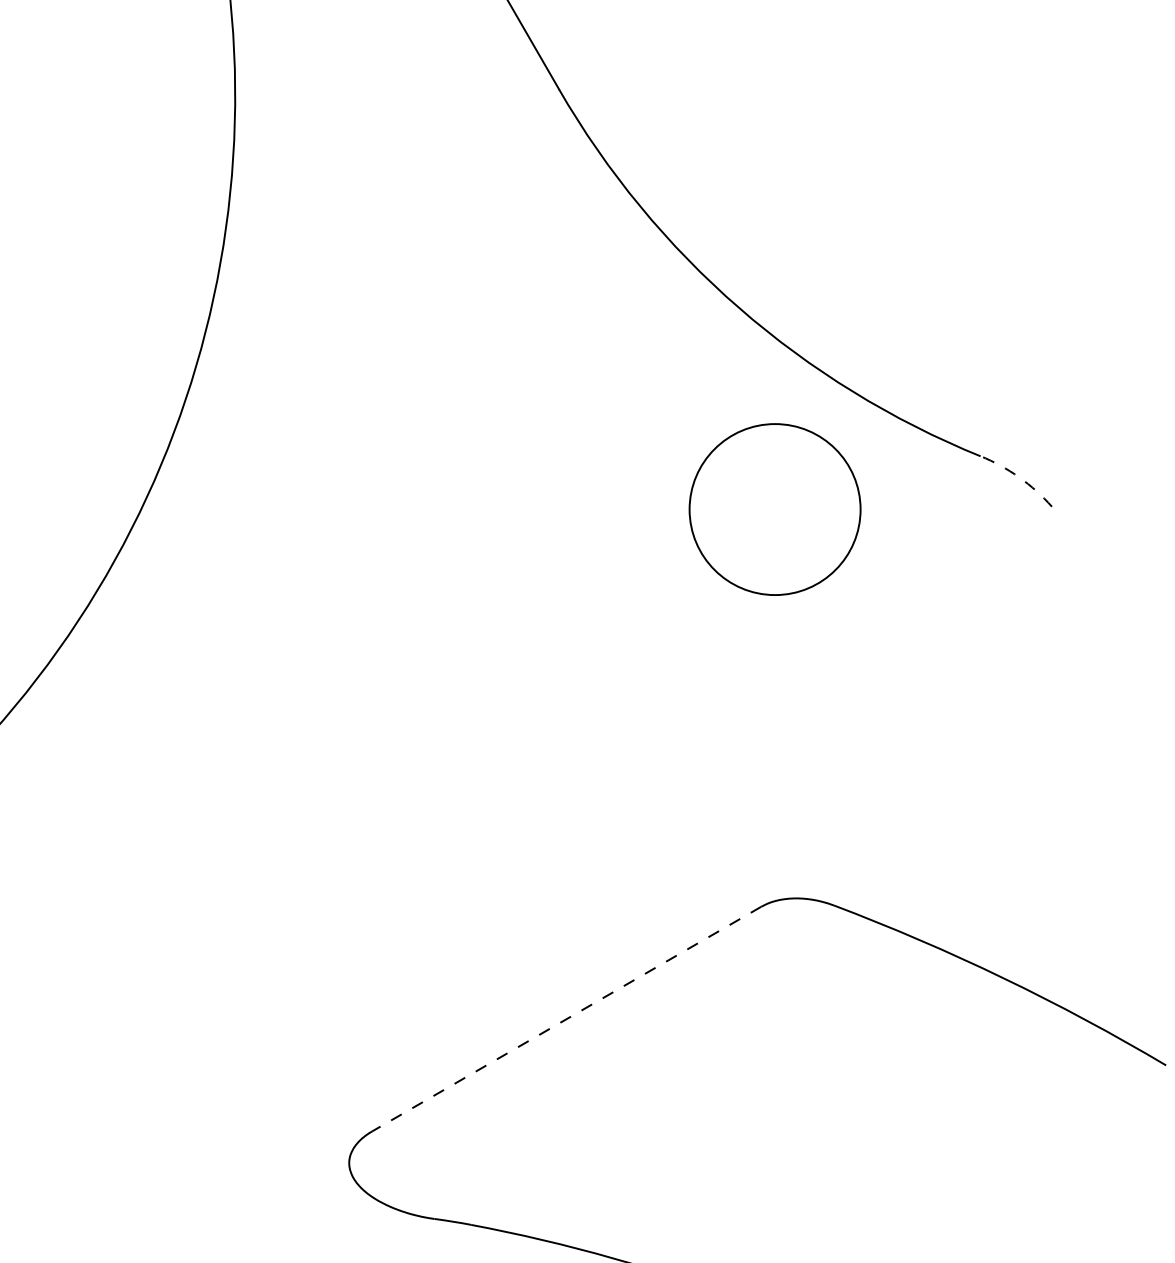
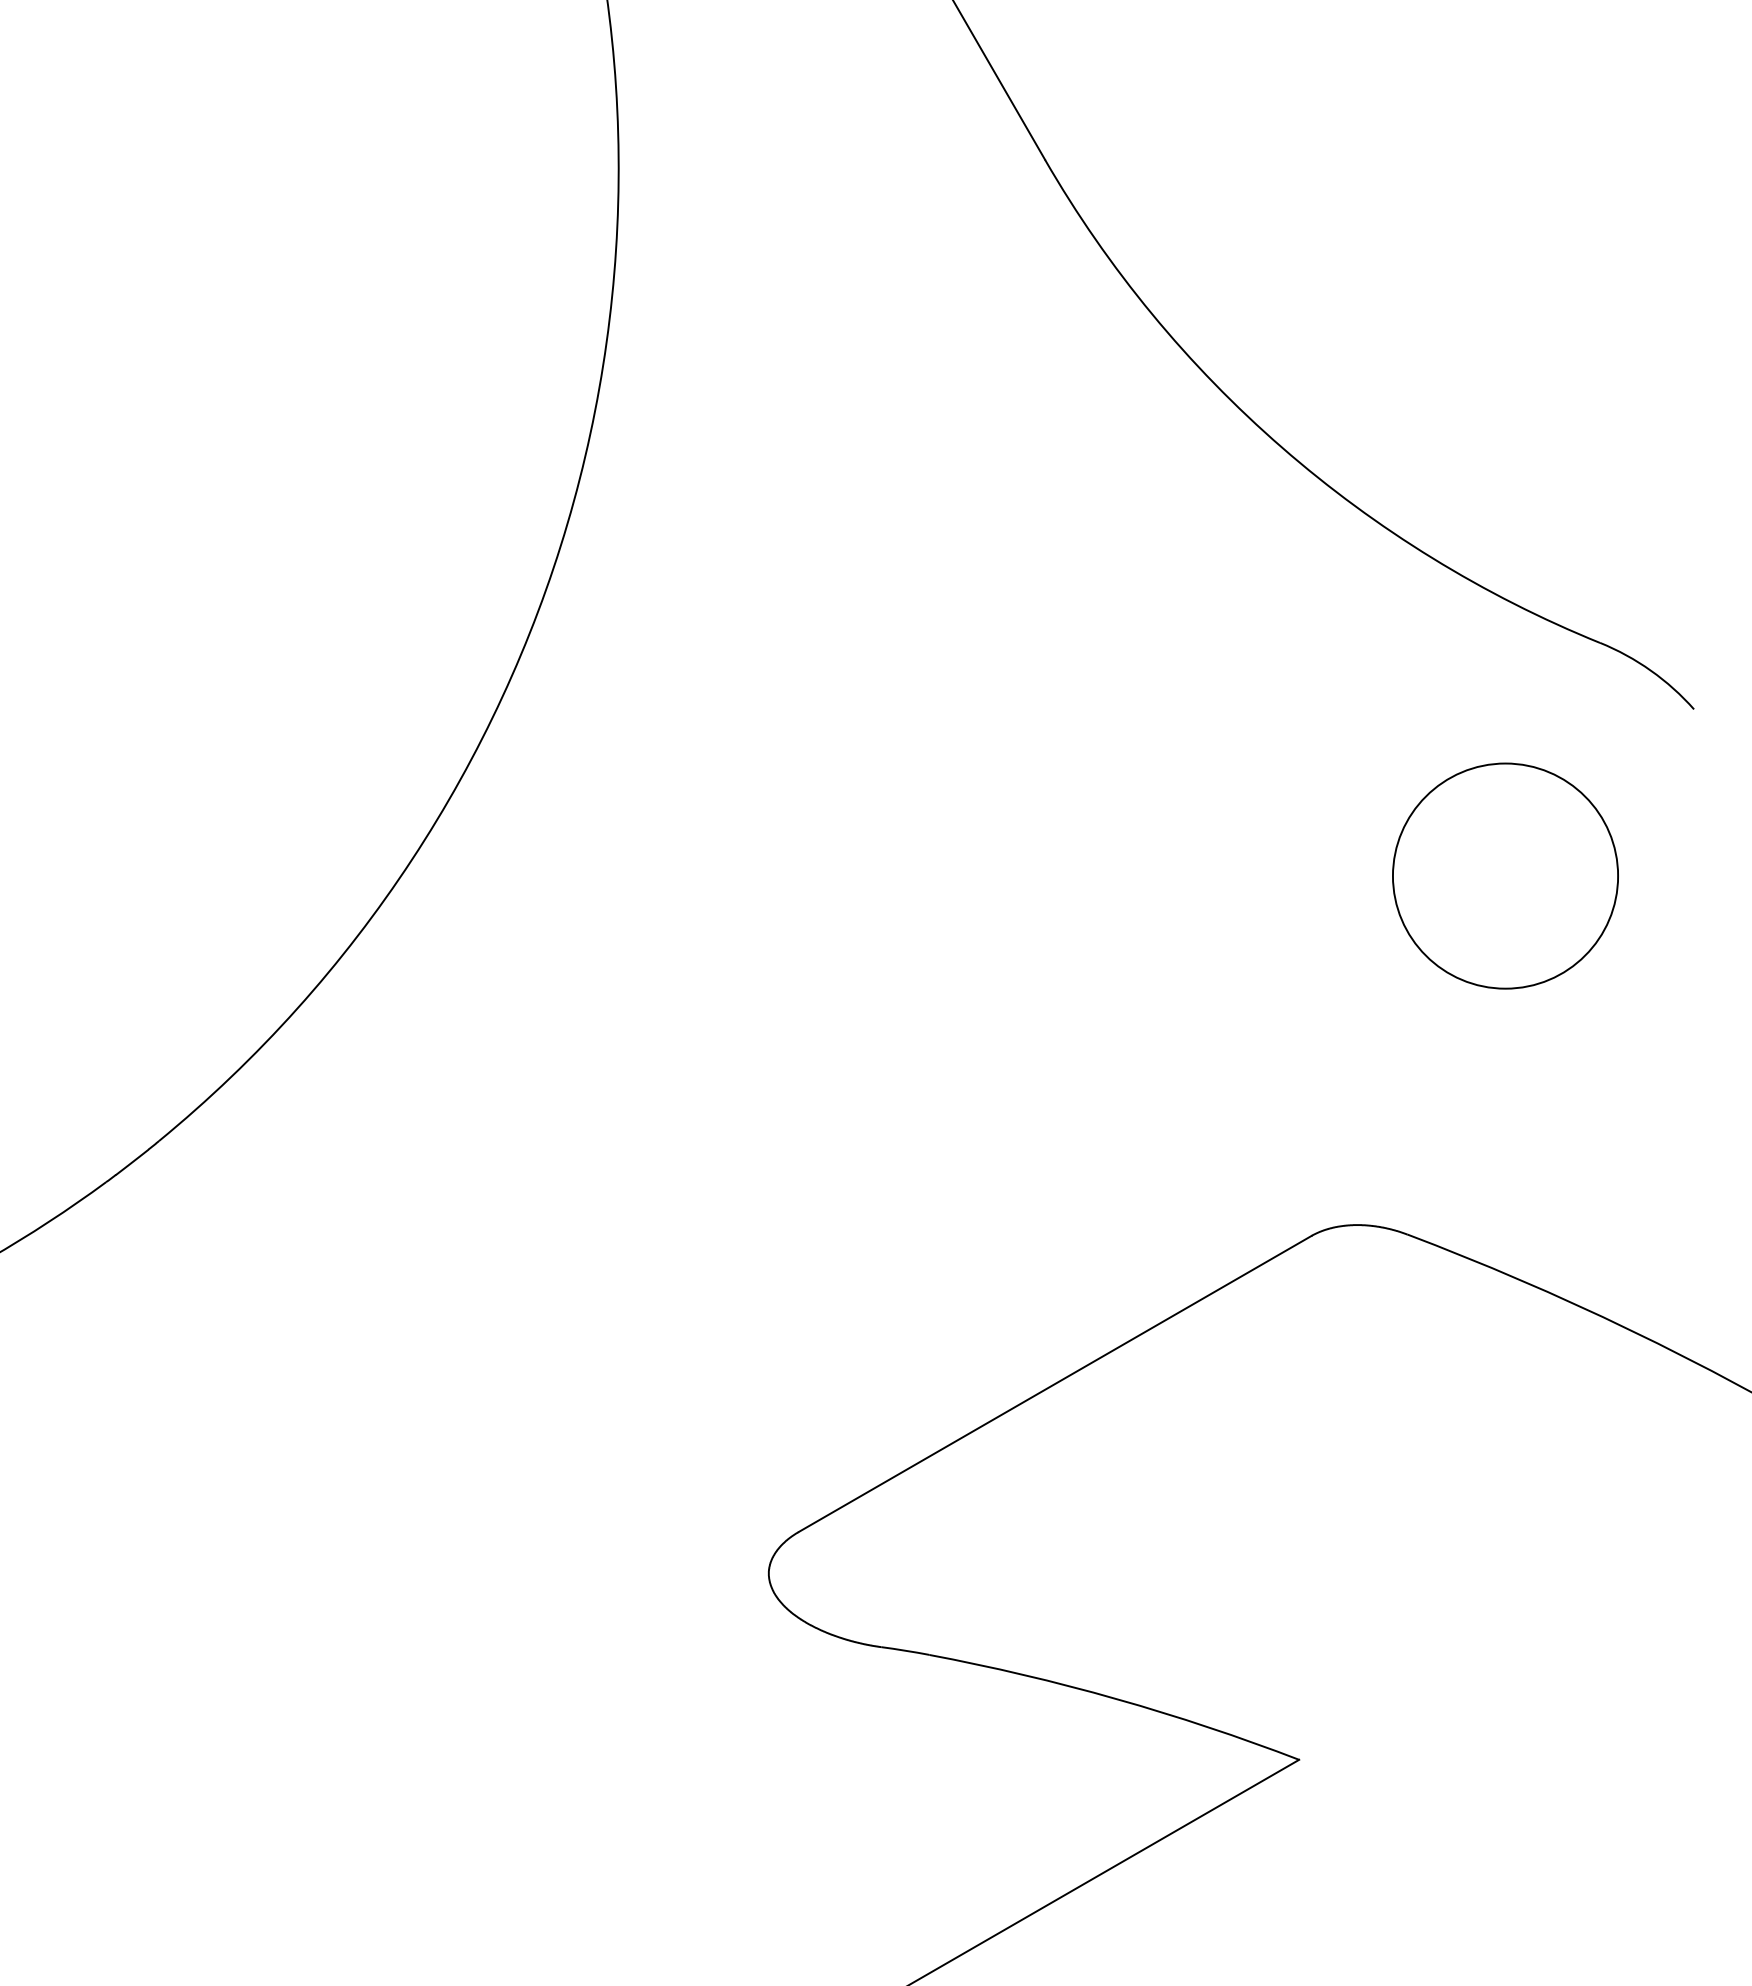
arc: (1018, 477) -> (1650, 670), dashed -> solid
circle: (775, 509) -> (1505, 875), moved
line: (566, 1018) -> (1055, 1383), dashed -> solid

